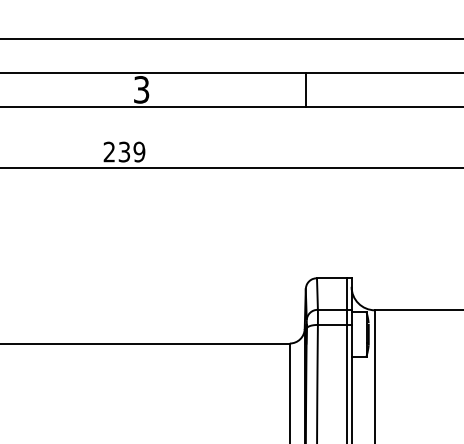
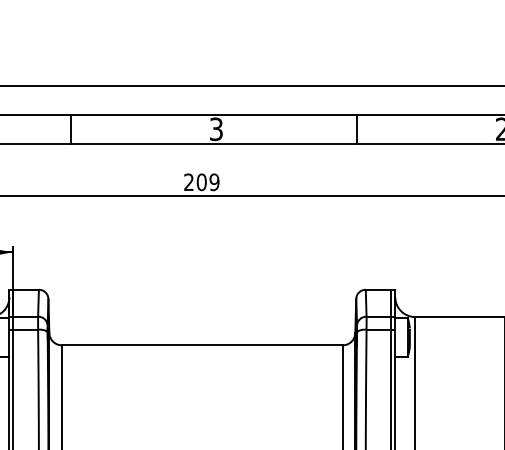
text: (124, 152) -> (201, 182), 239 -> 209

